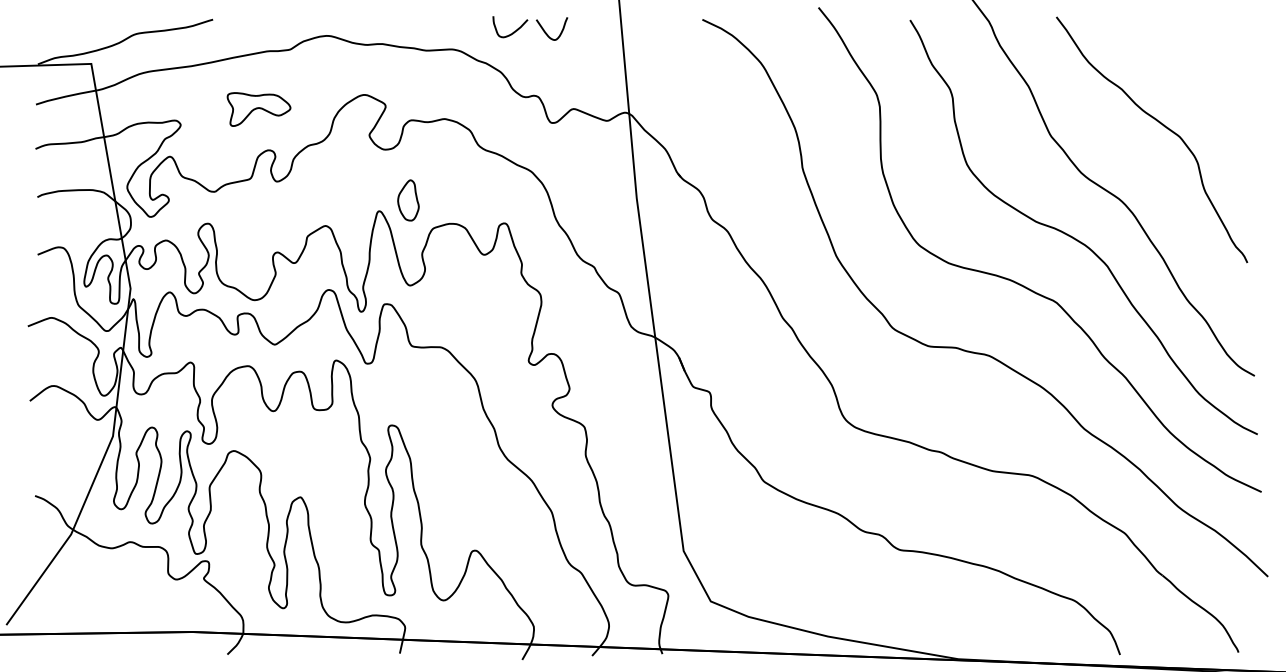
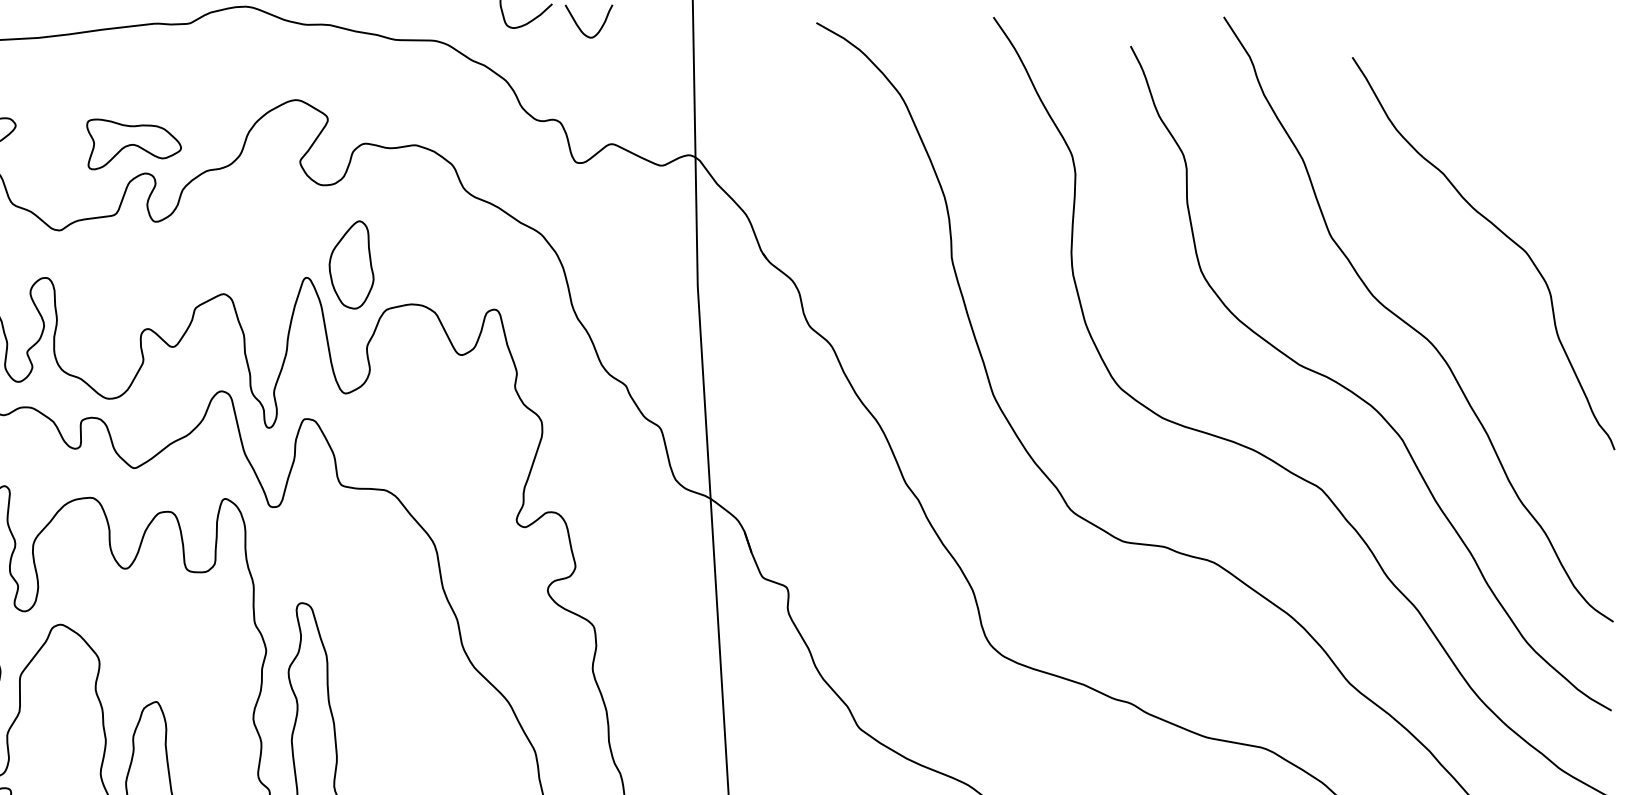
part: (258, 109) -> (132, 146), moved
part: (408, 200) -> (352, 264), size x1.43

